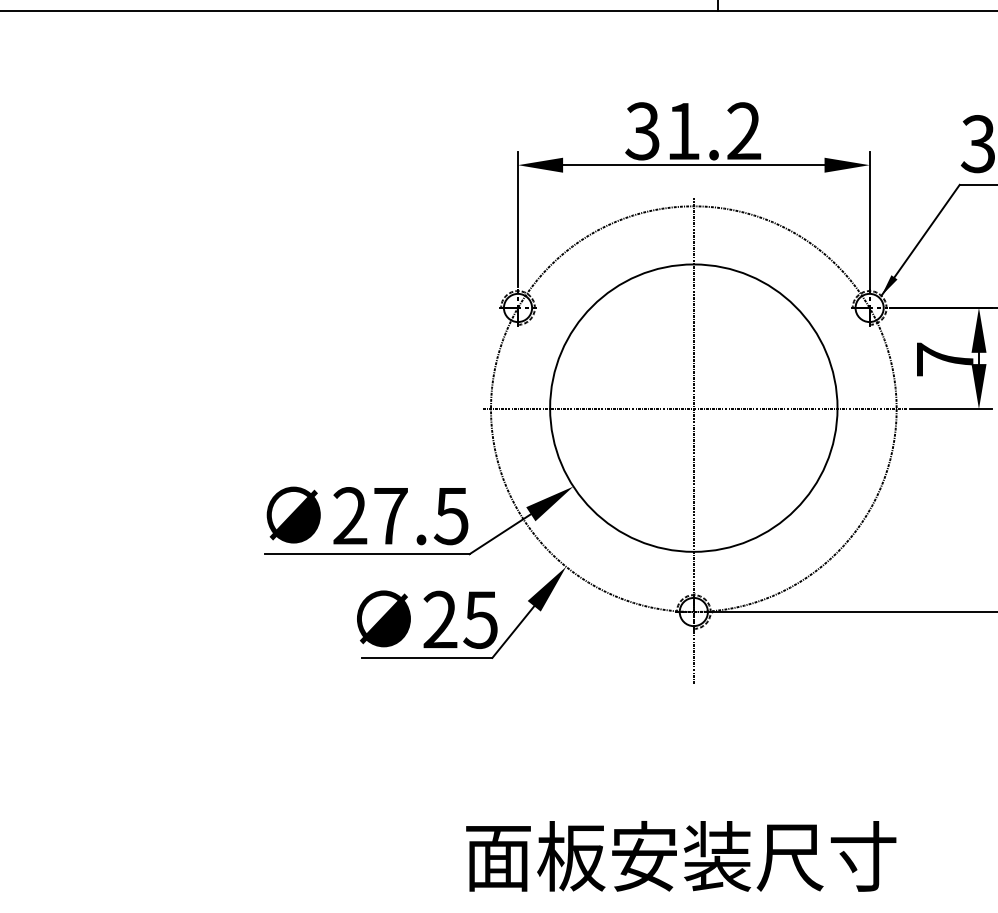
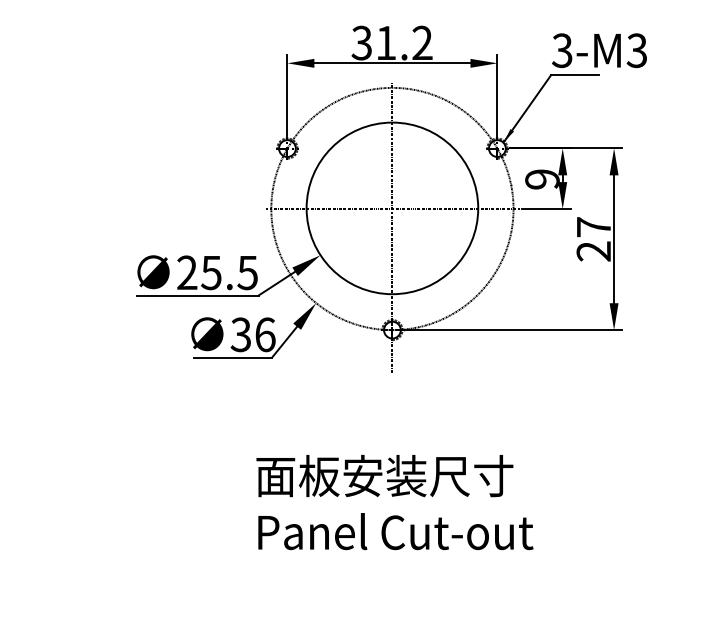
text: (945, 359) -> (542, 179), 7 -> 9
text: (390, 517) -> (211, 273), 27.5 -> 25.5
text: (459, 619) -> (252, 334), 25 -> 36

